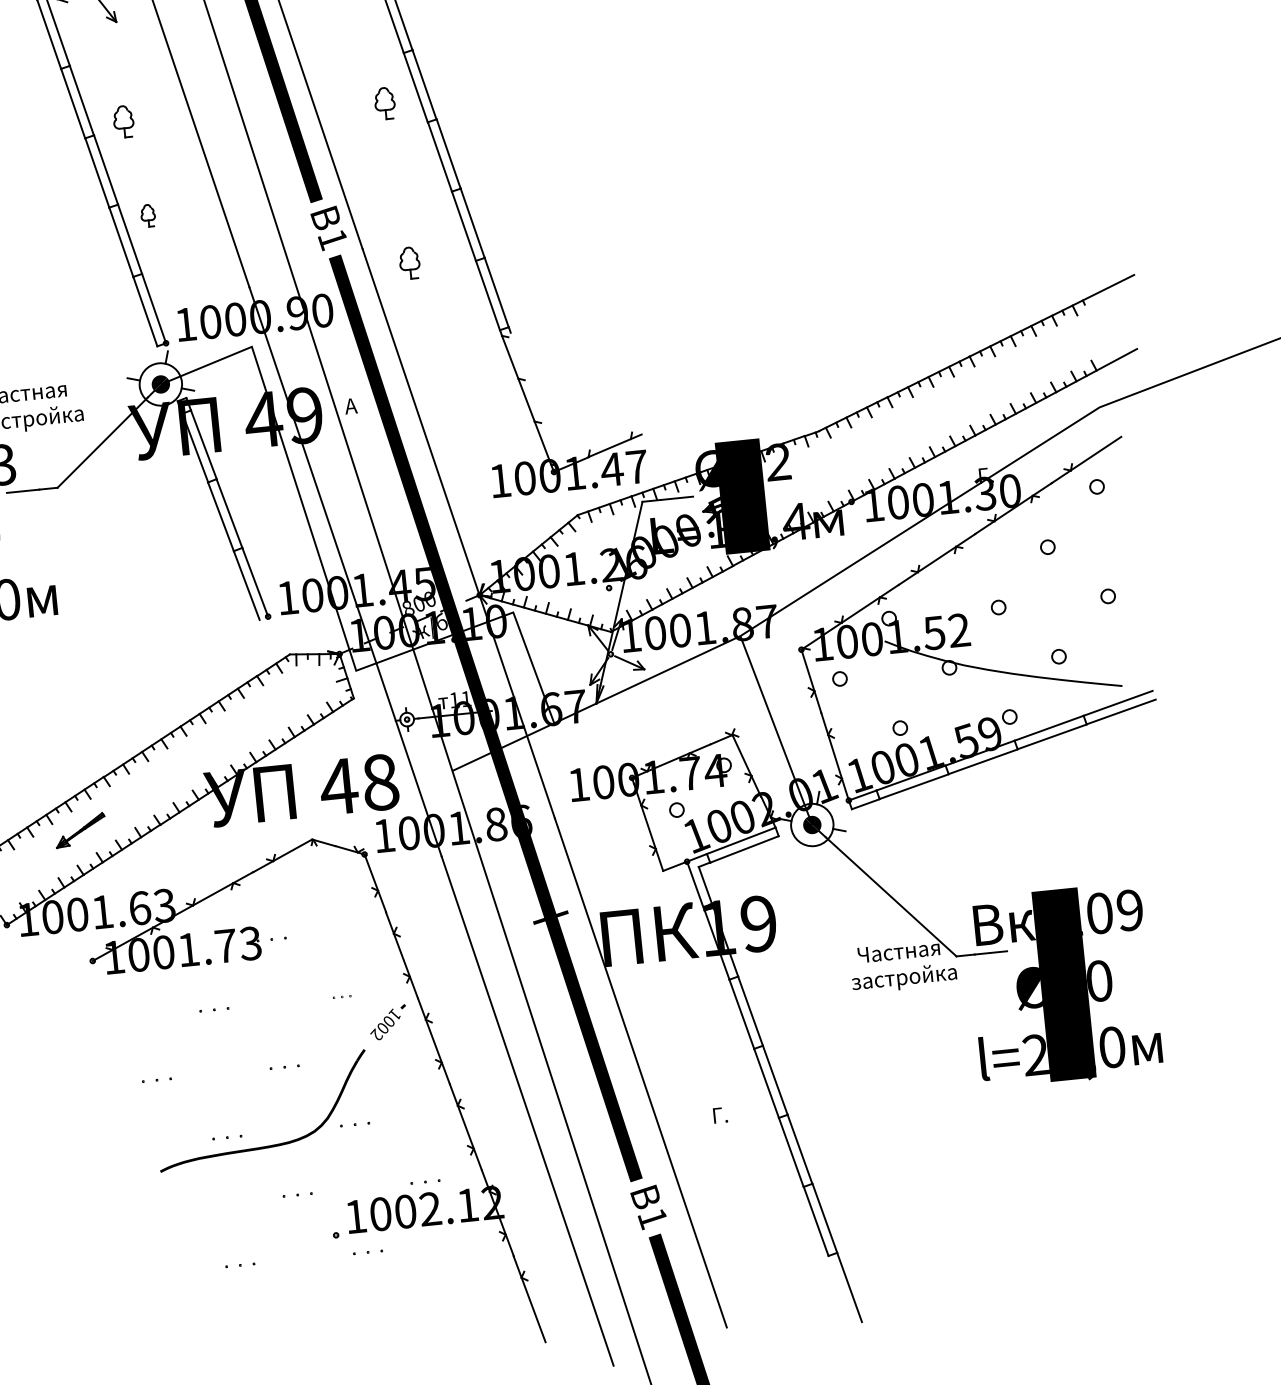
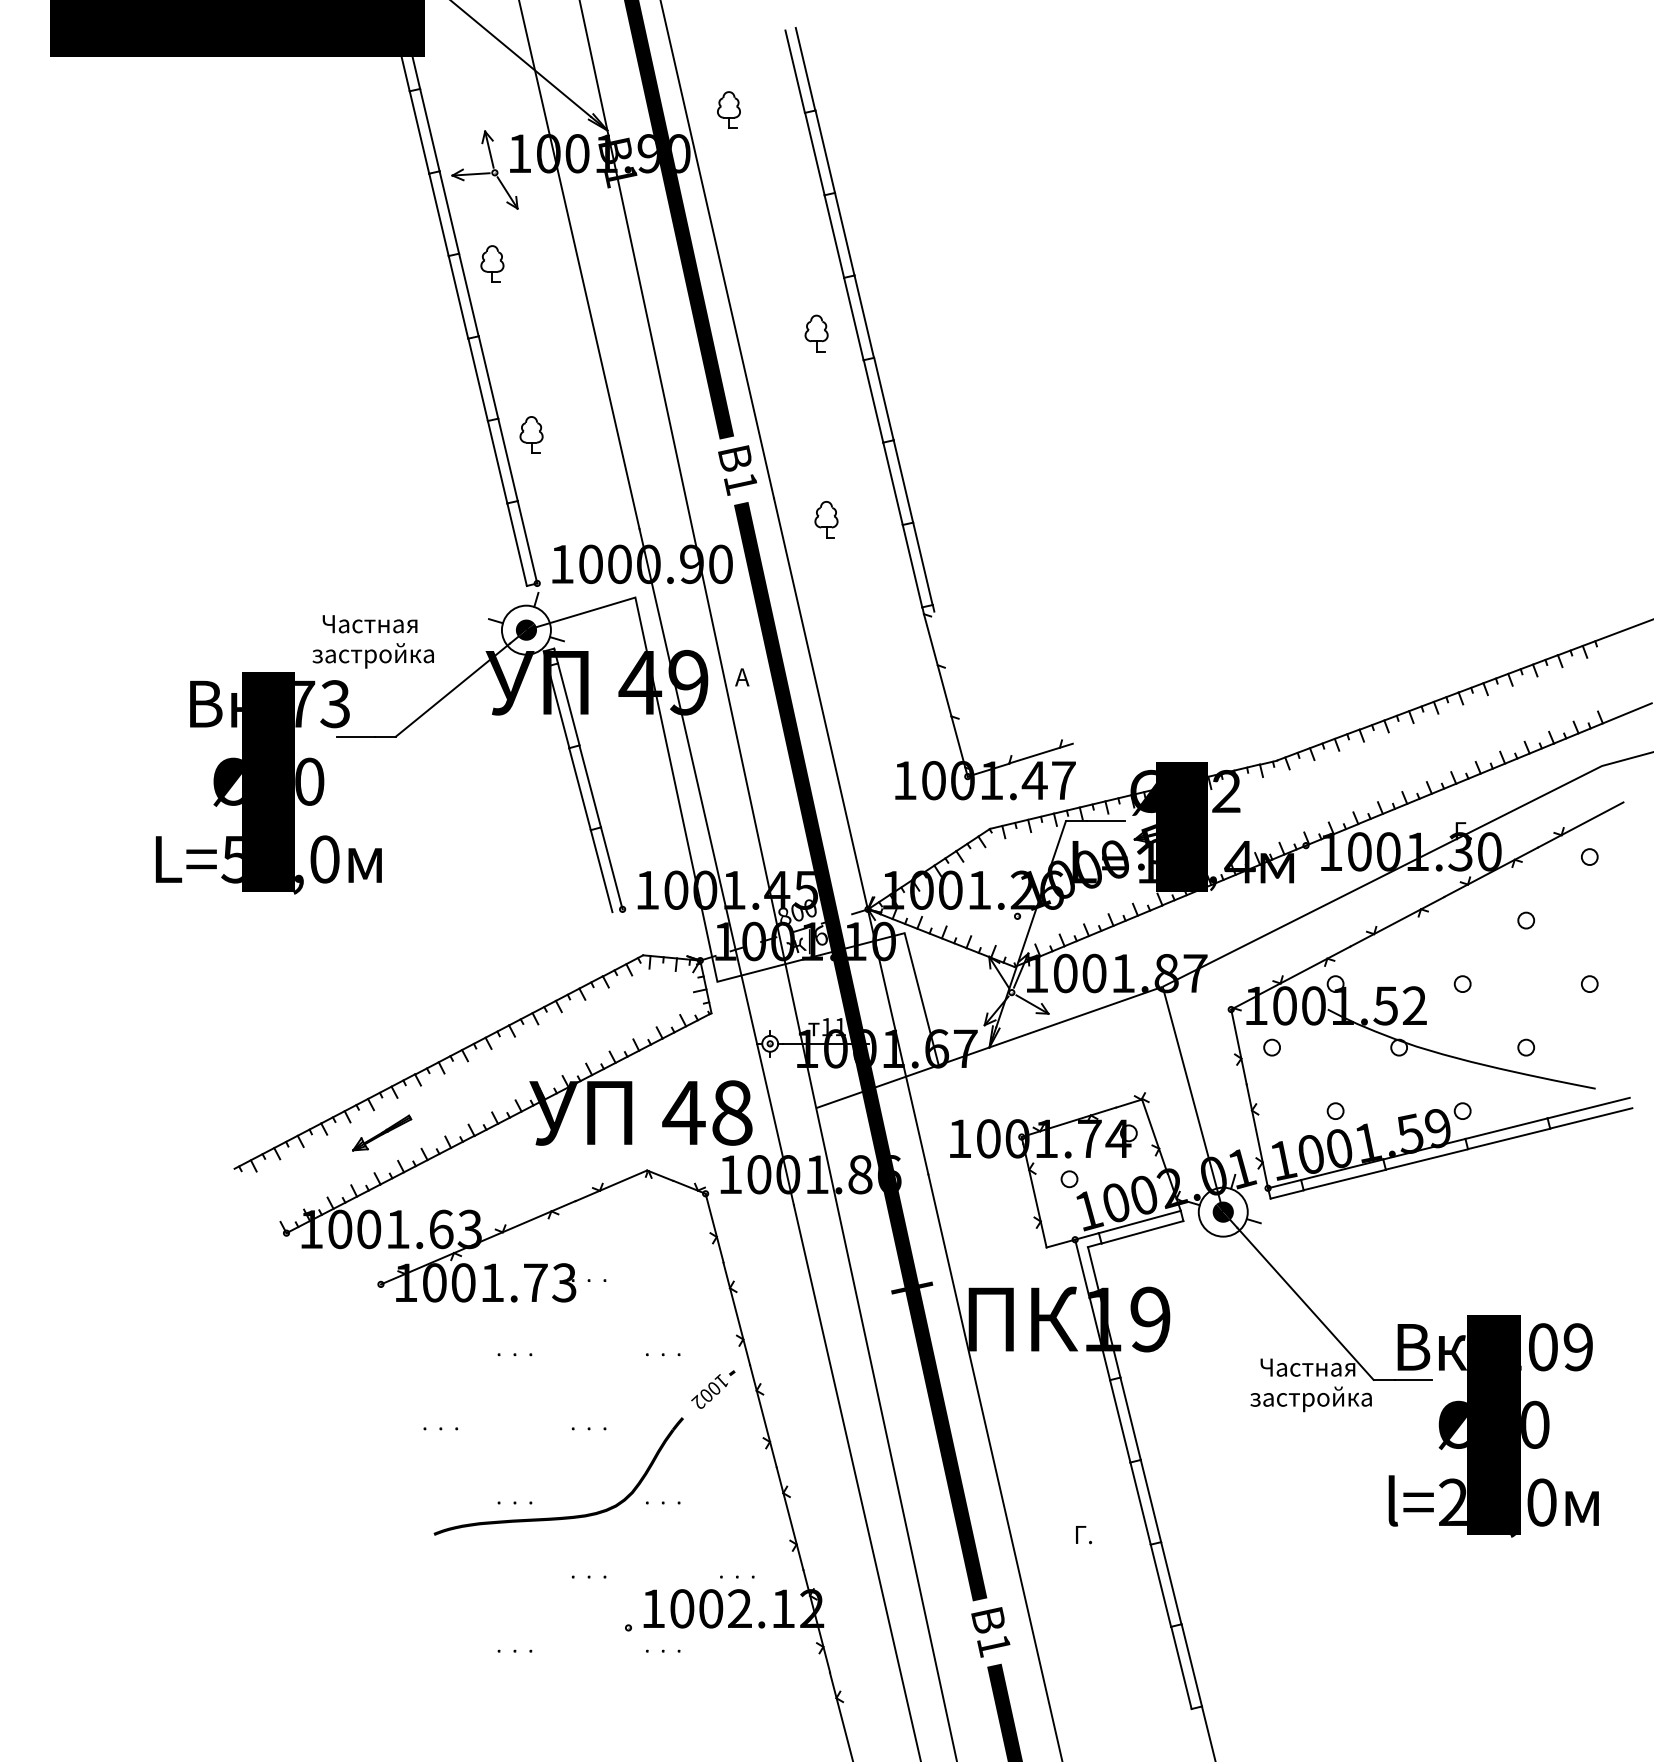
part: (123, 121) -> (492, 263), moved
part: (148, 215) -> (531, 434), size x1.43
part: (342, 996) -> (663, 1354), size x1.67

